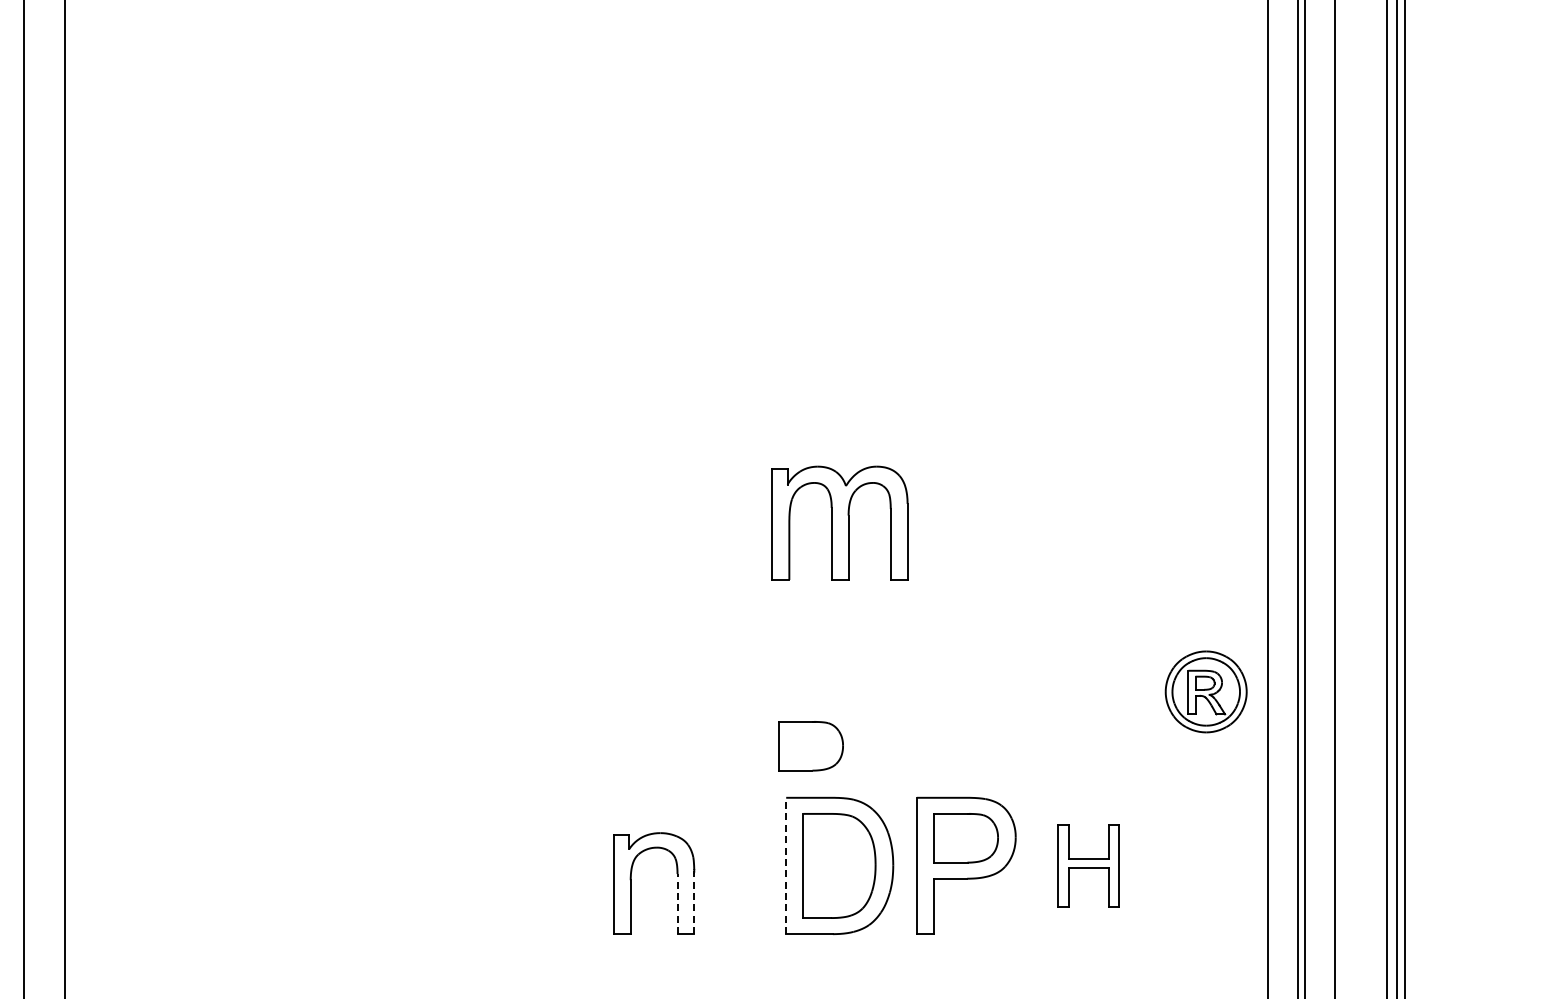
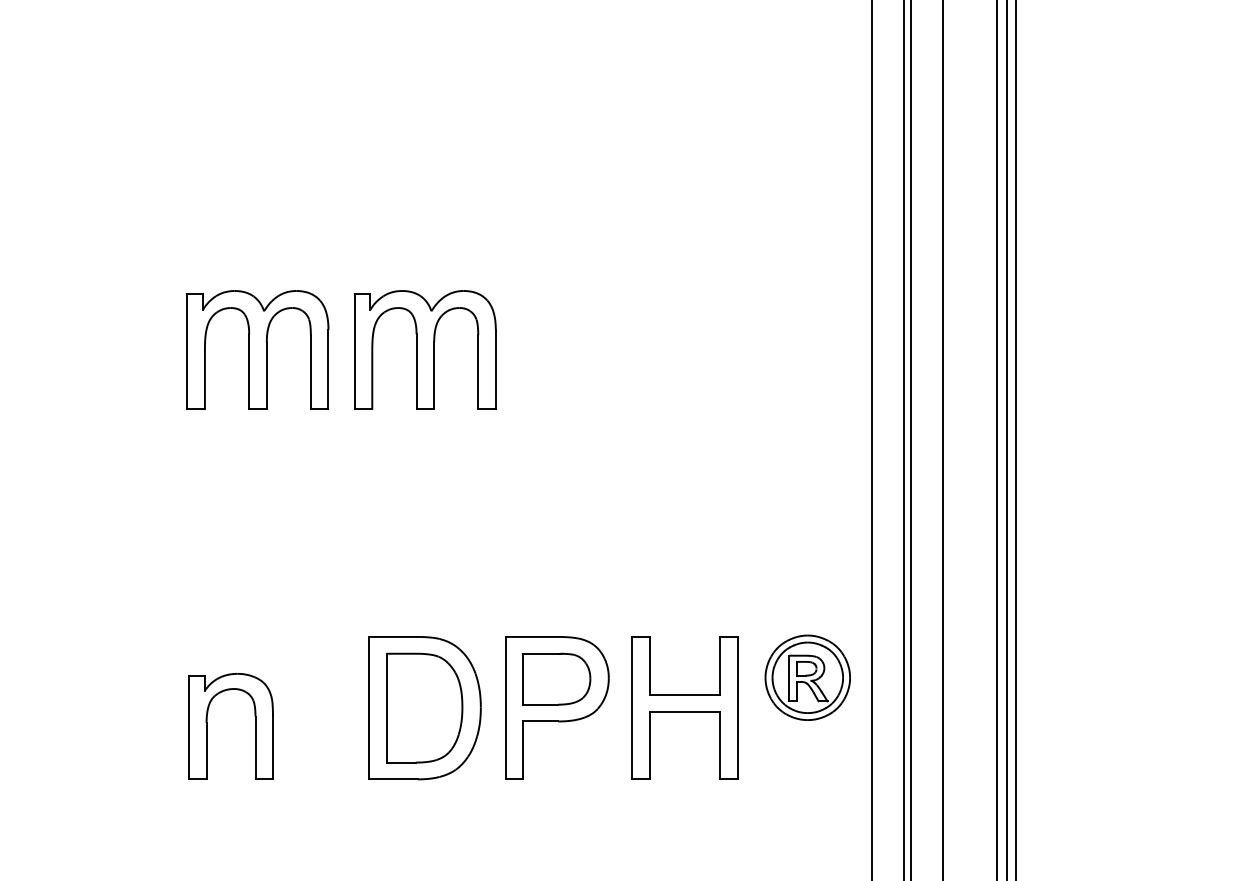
part: (679, 522) -> (257, 349), added
part: (1205, 691) -> (807, 677), moved
part: (810, 746) -> (394, 583), removed
line: (786, 865) -> (369, 707), dashed -> solid
part: (1088, 865) -> (684, 707), size x1.67
line: (677, 903) -> (255, 747), dashed -> solid
line: (694, 903) -> (273, 747), dashed -> solid

